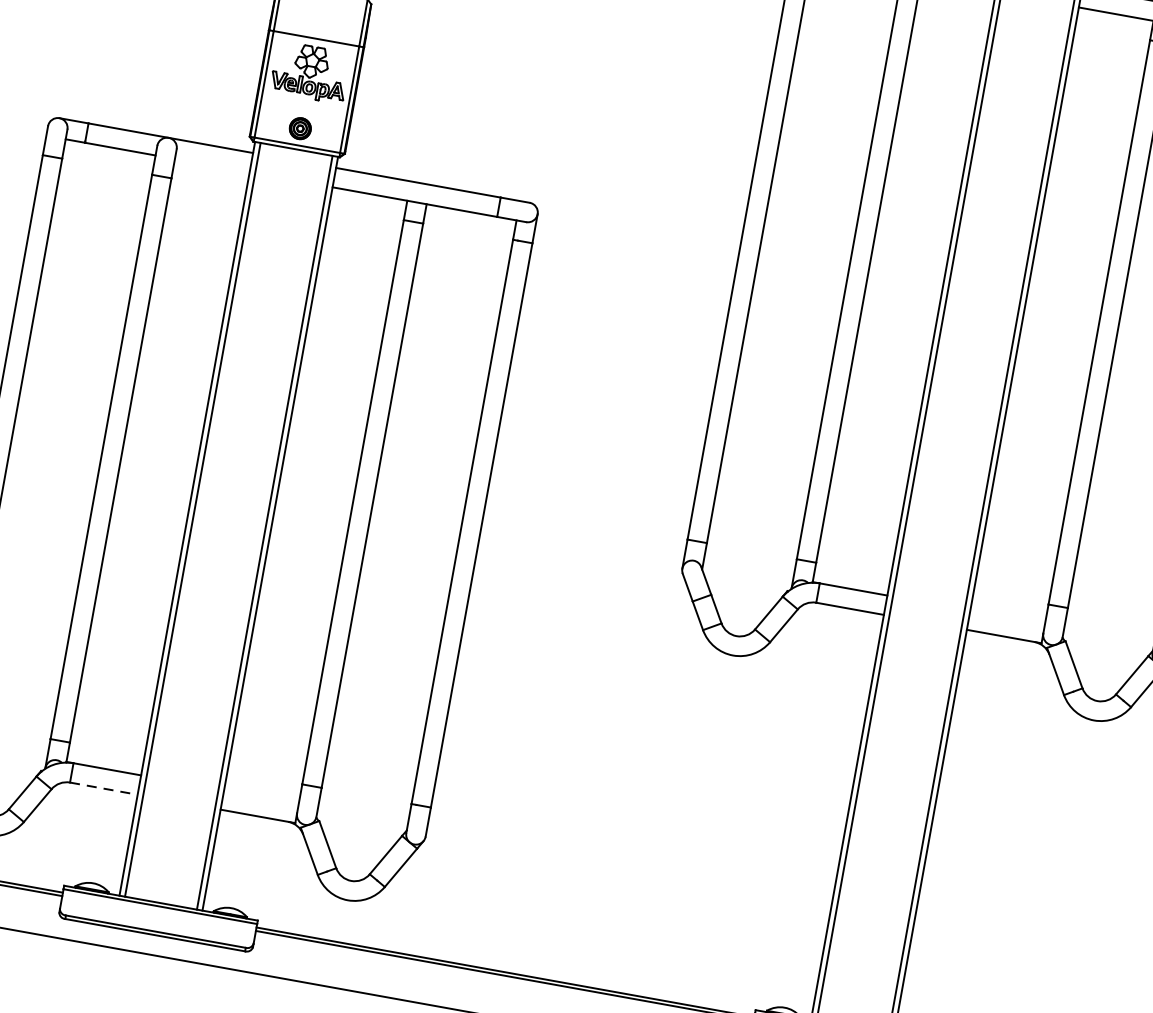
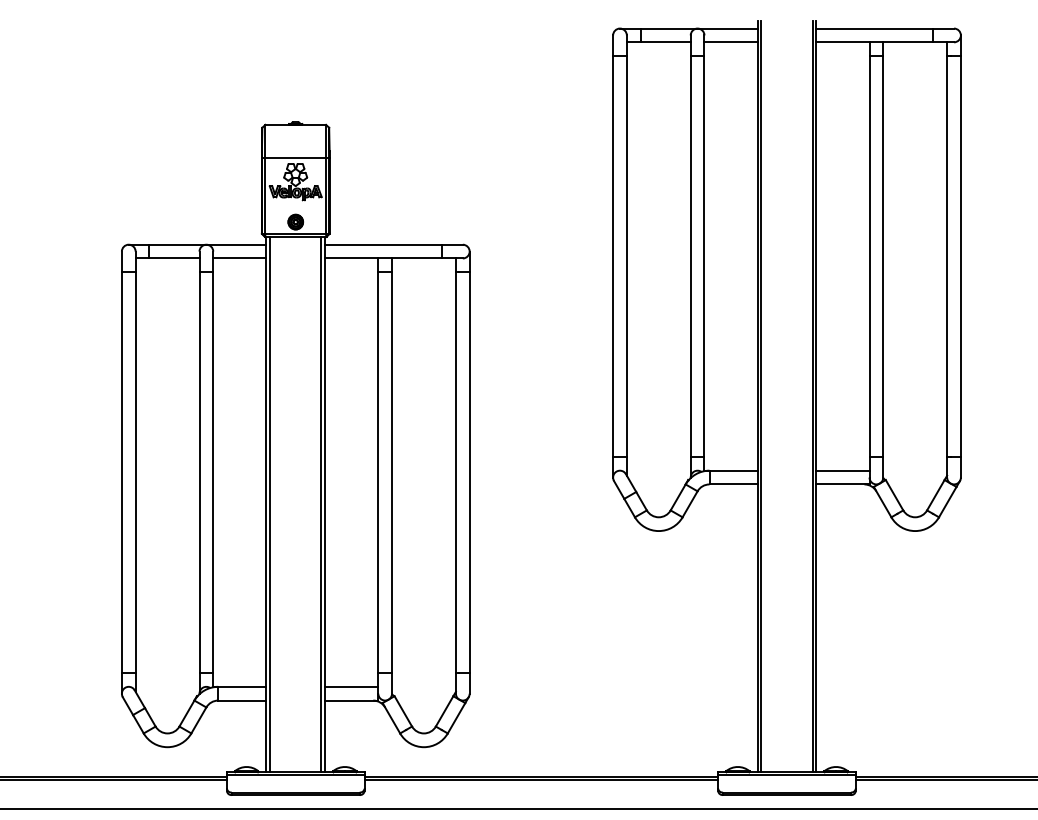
line: (211, 165) -> (239, 258), added
line: (1007, 616) -> (842, 470), added
line: (104, 788) -> (242, 700), dashed -> solid
line: (261, 796) -> (351, 686), added

